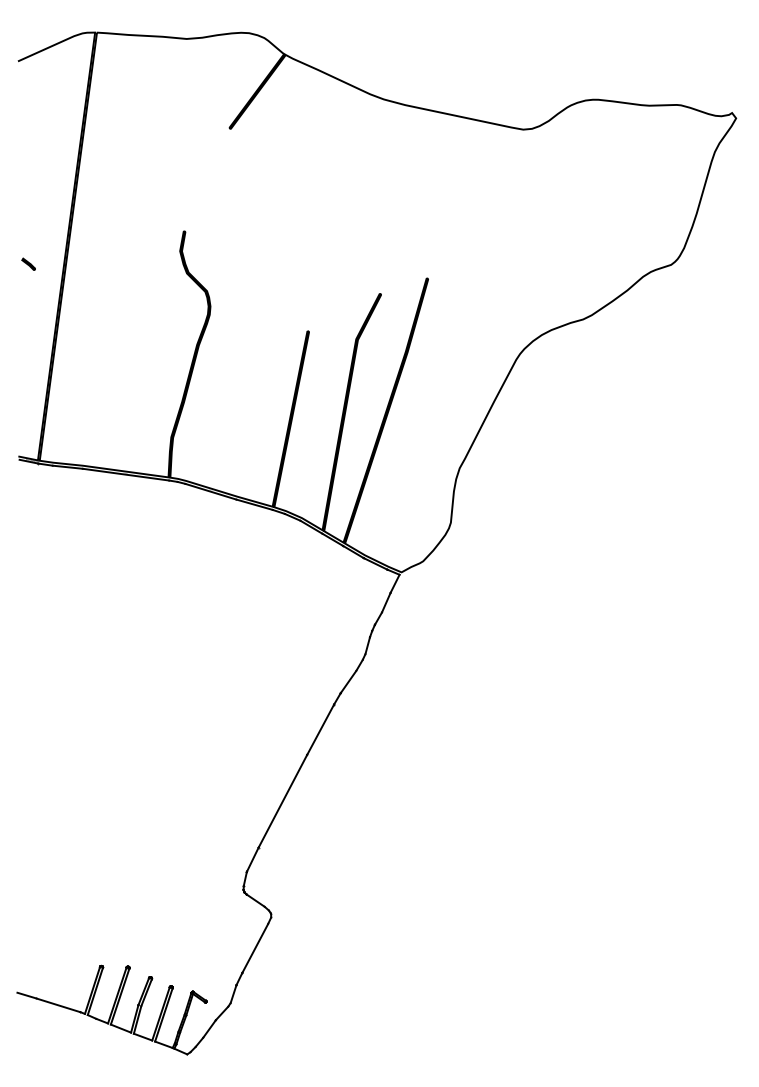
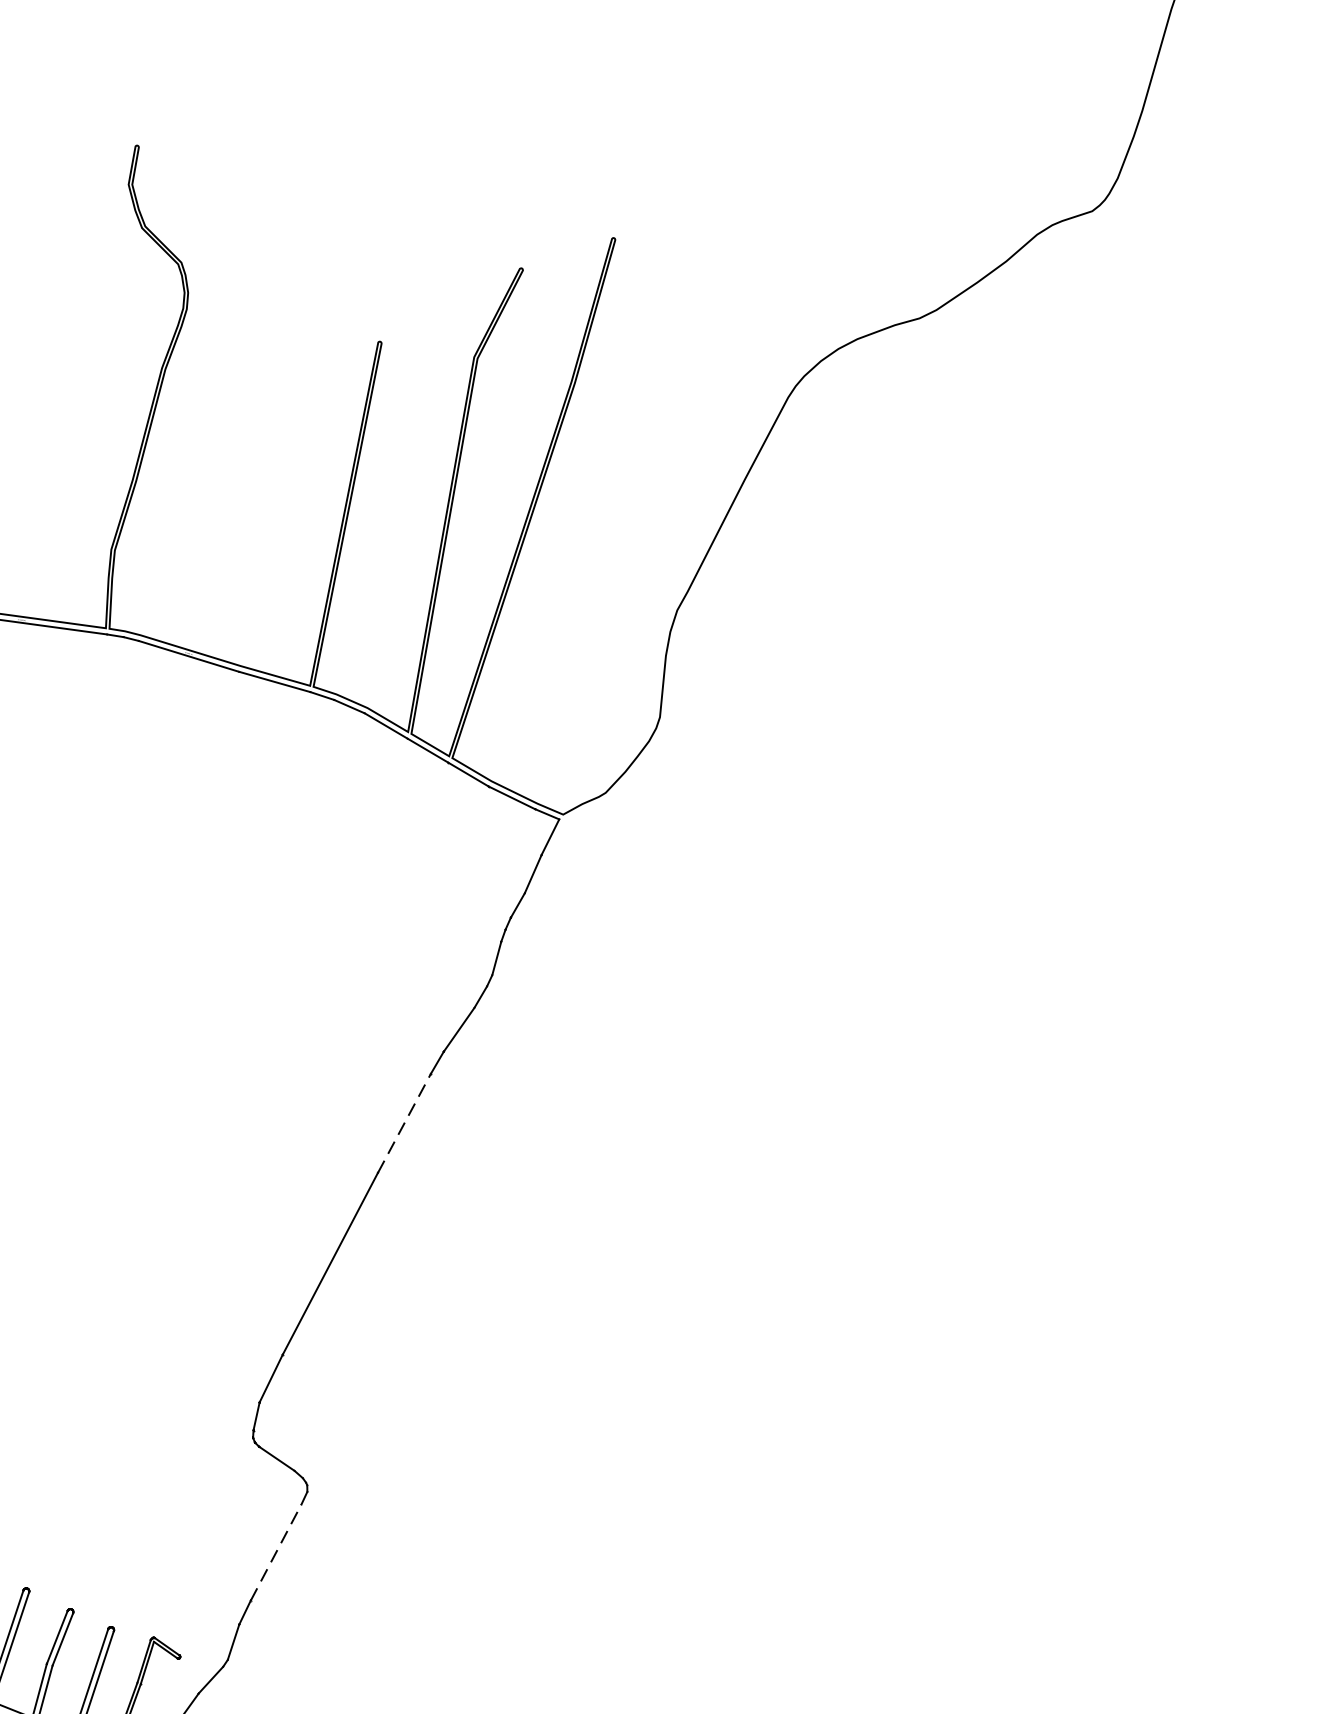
line: (320, 729) -> (404, 1122), solid -> dashed
line: (255, 948) -> (276, 1552), solid -> dashed

